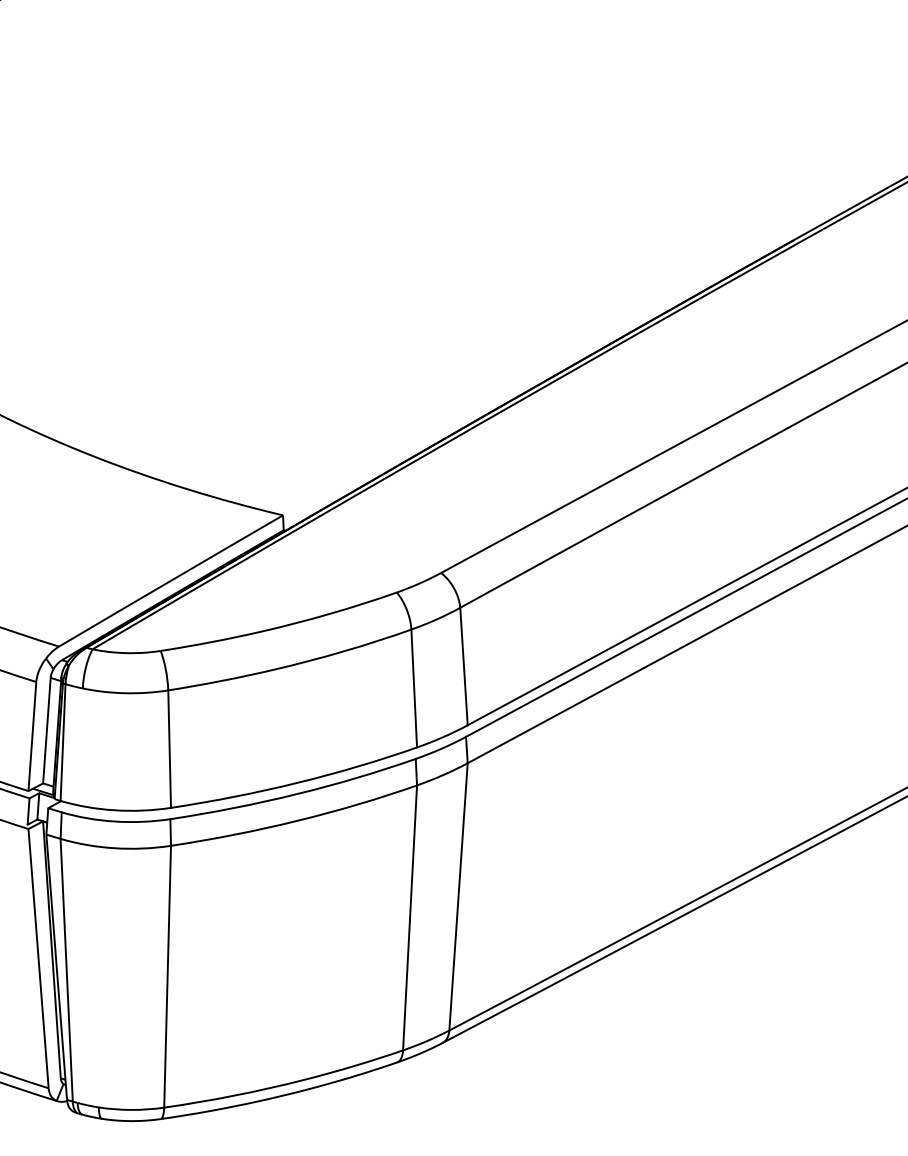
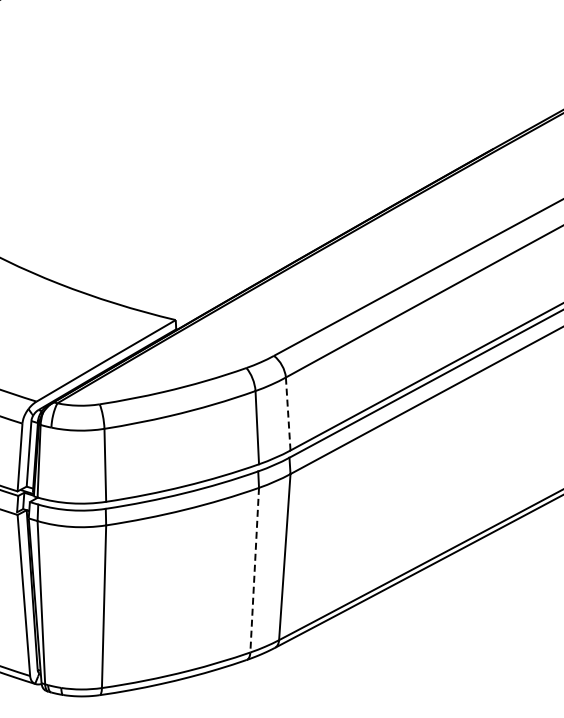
line: (464, 667) -> (288, 414), solid -> dashed
line: (409, 918) -> (254, 570), solid -> dashed

